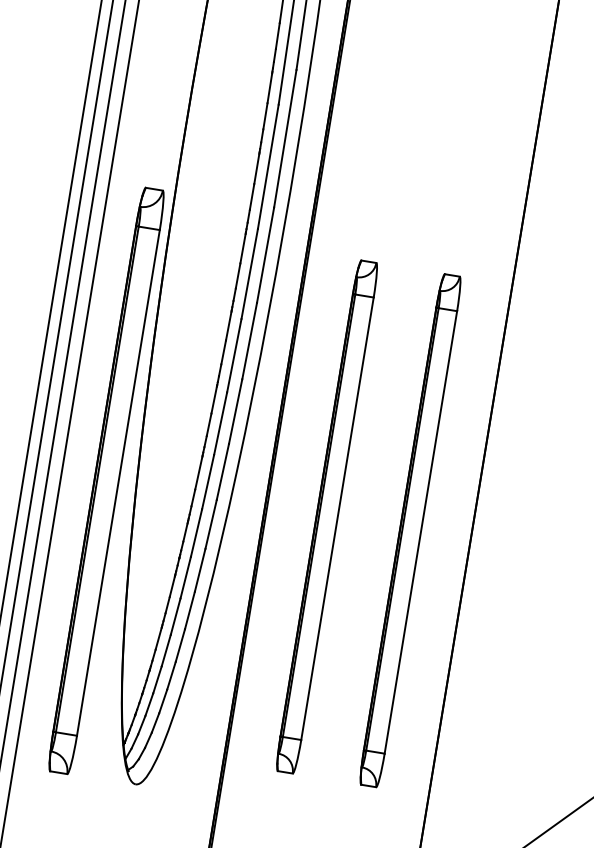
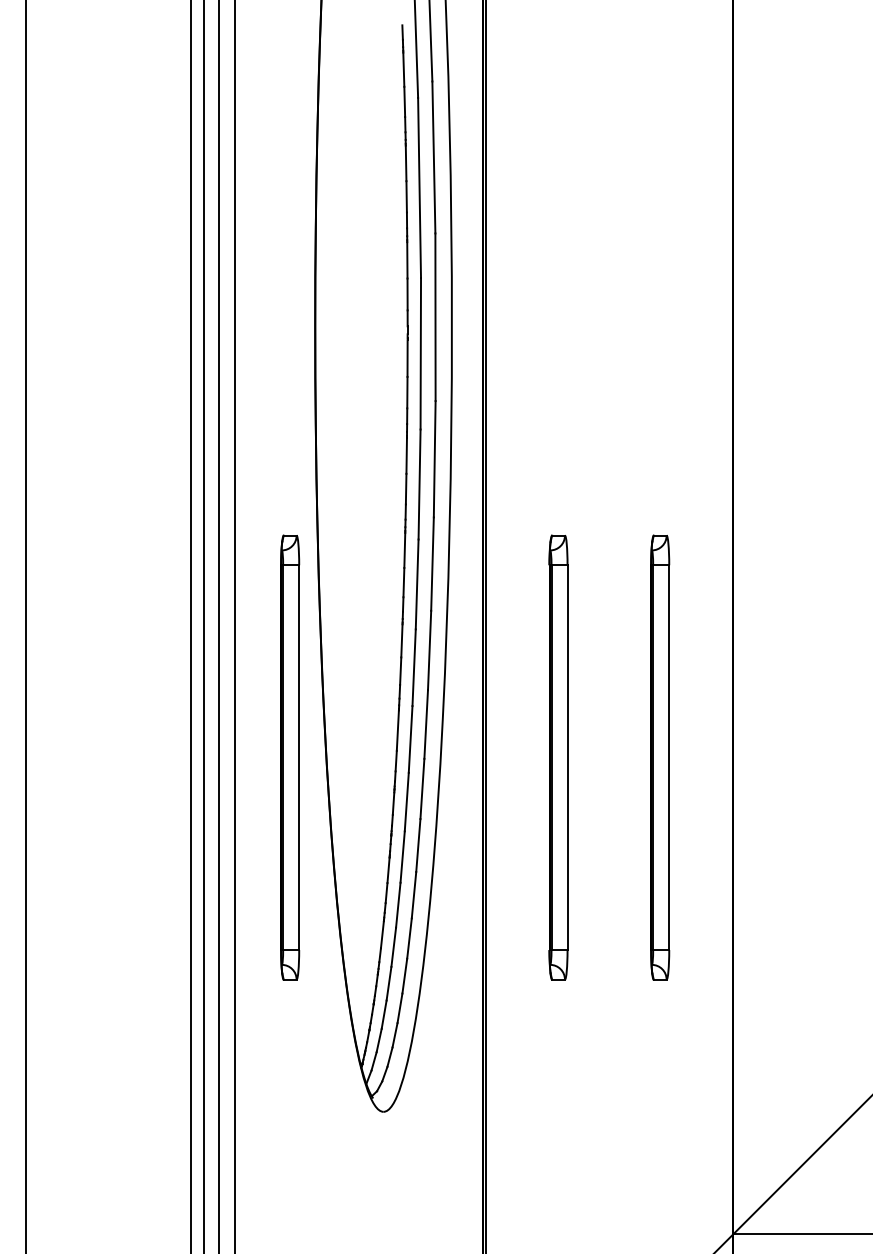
part: (107, 480) -> (290, 757), size x0.62
part: (327, 516) -> (558, 757), size x0.71
part: (410, 530) -> (660, 757), size x0.71

